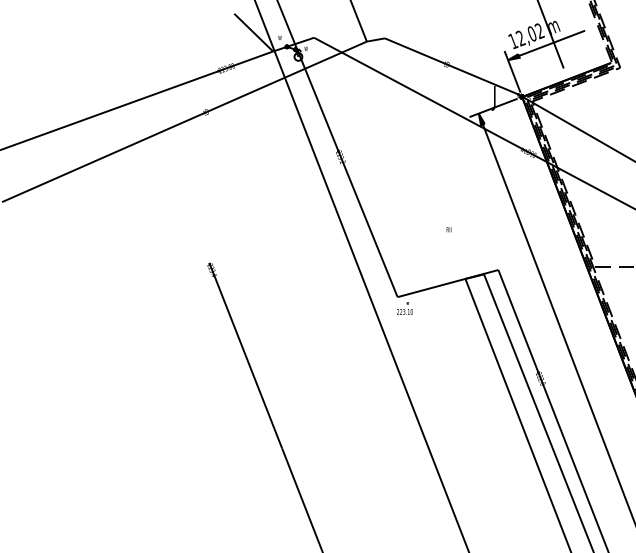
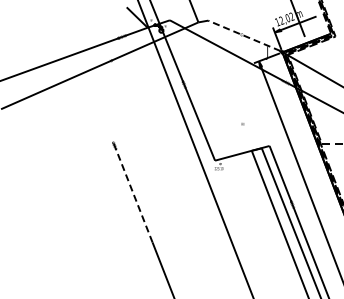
line: (450, 65) -> (243, 35), solid -> dashed
line: (246, 355) -> (133, 192), solid -> dashed

